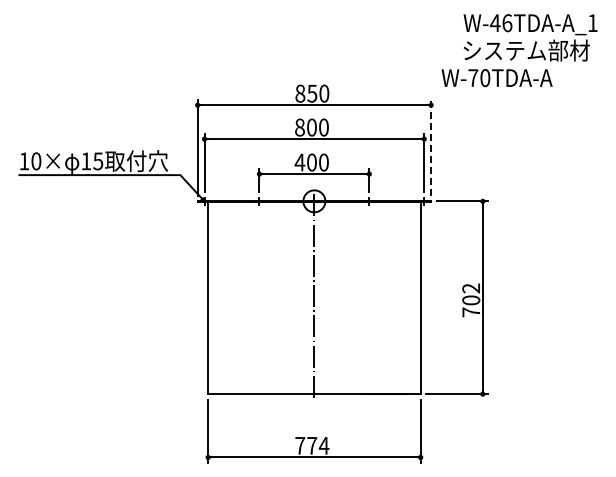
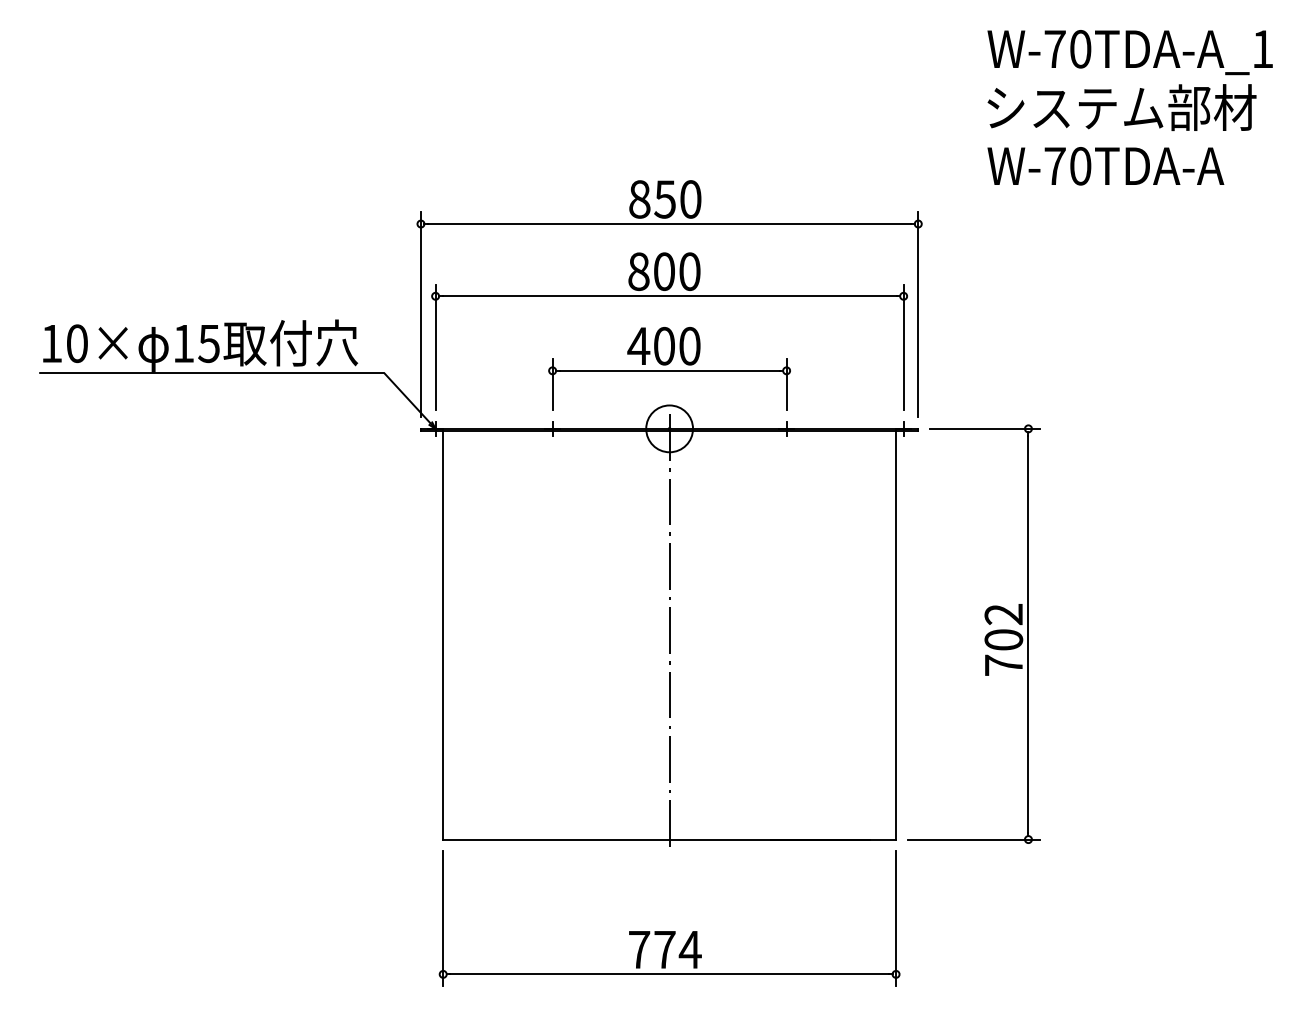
text: (500, 23) -> (1066, 49), W-46TDA-A_1 -> W-70TDA-A_1
text: (496, 78) -> (1104, 167), moved
line: (431, 147) -> (919, 314), dashed -> solid

